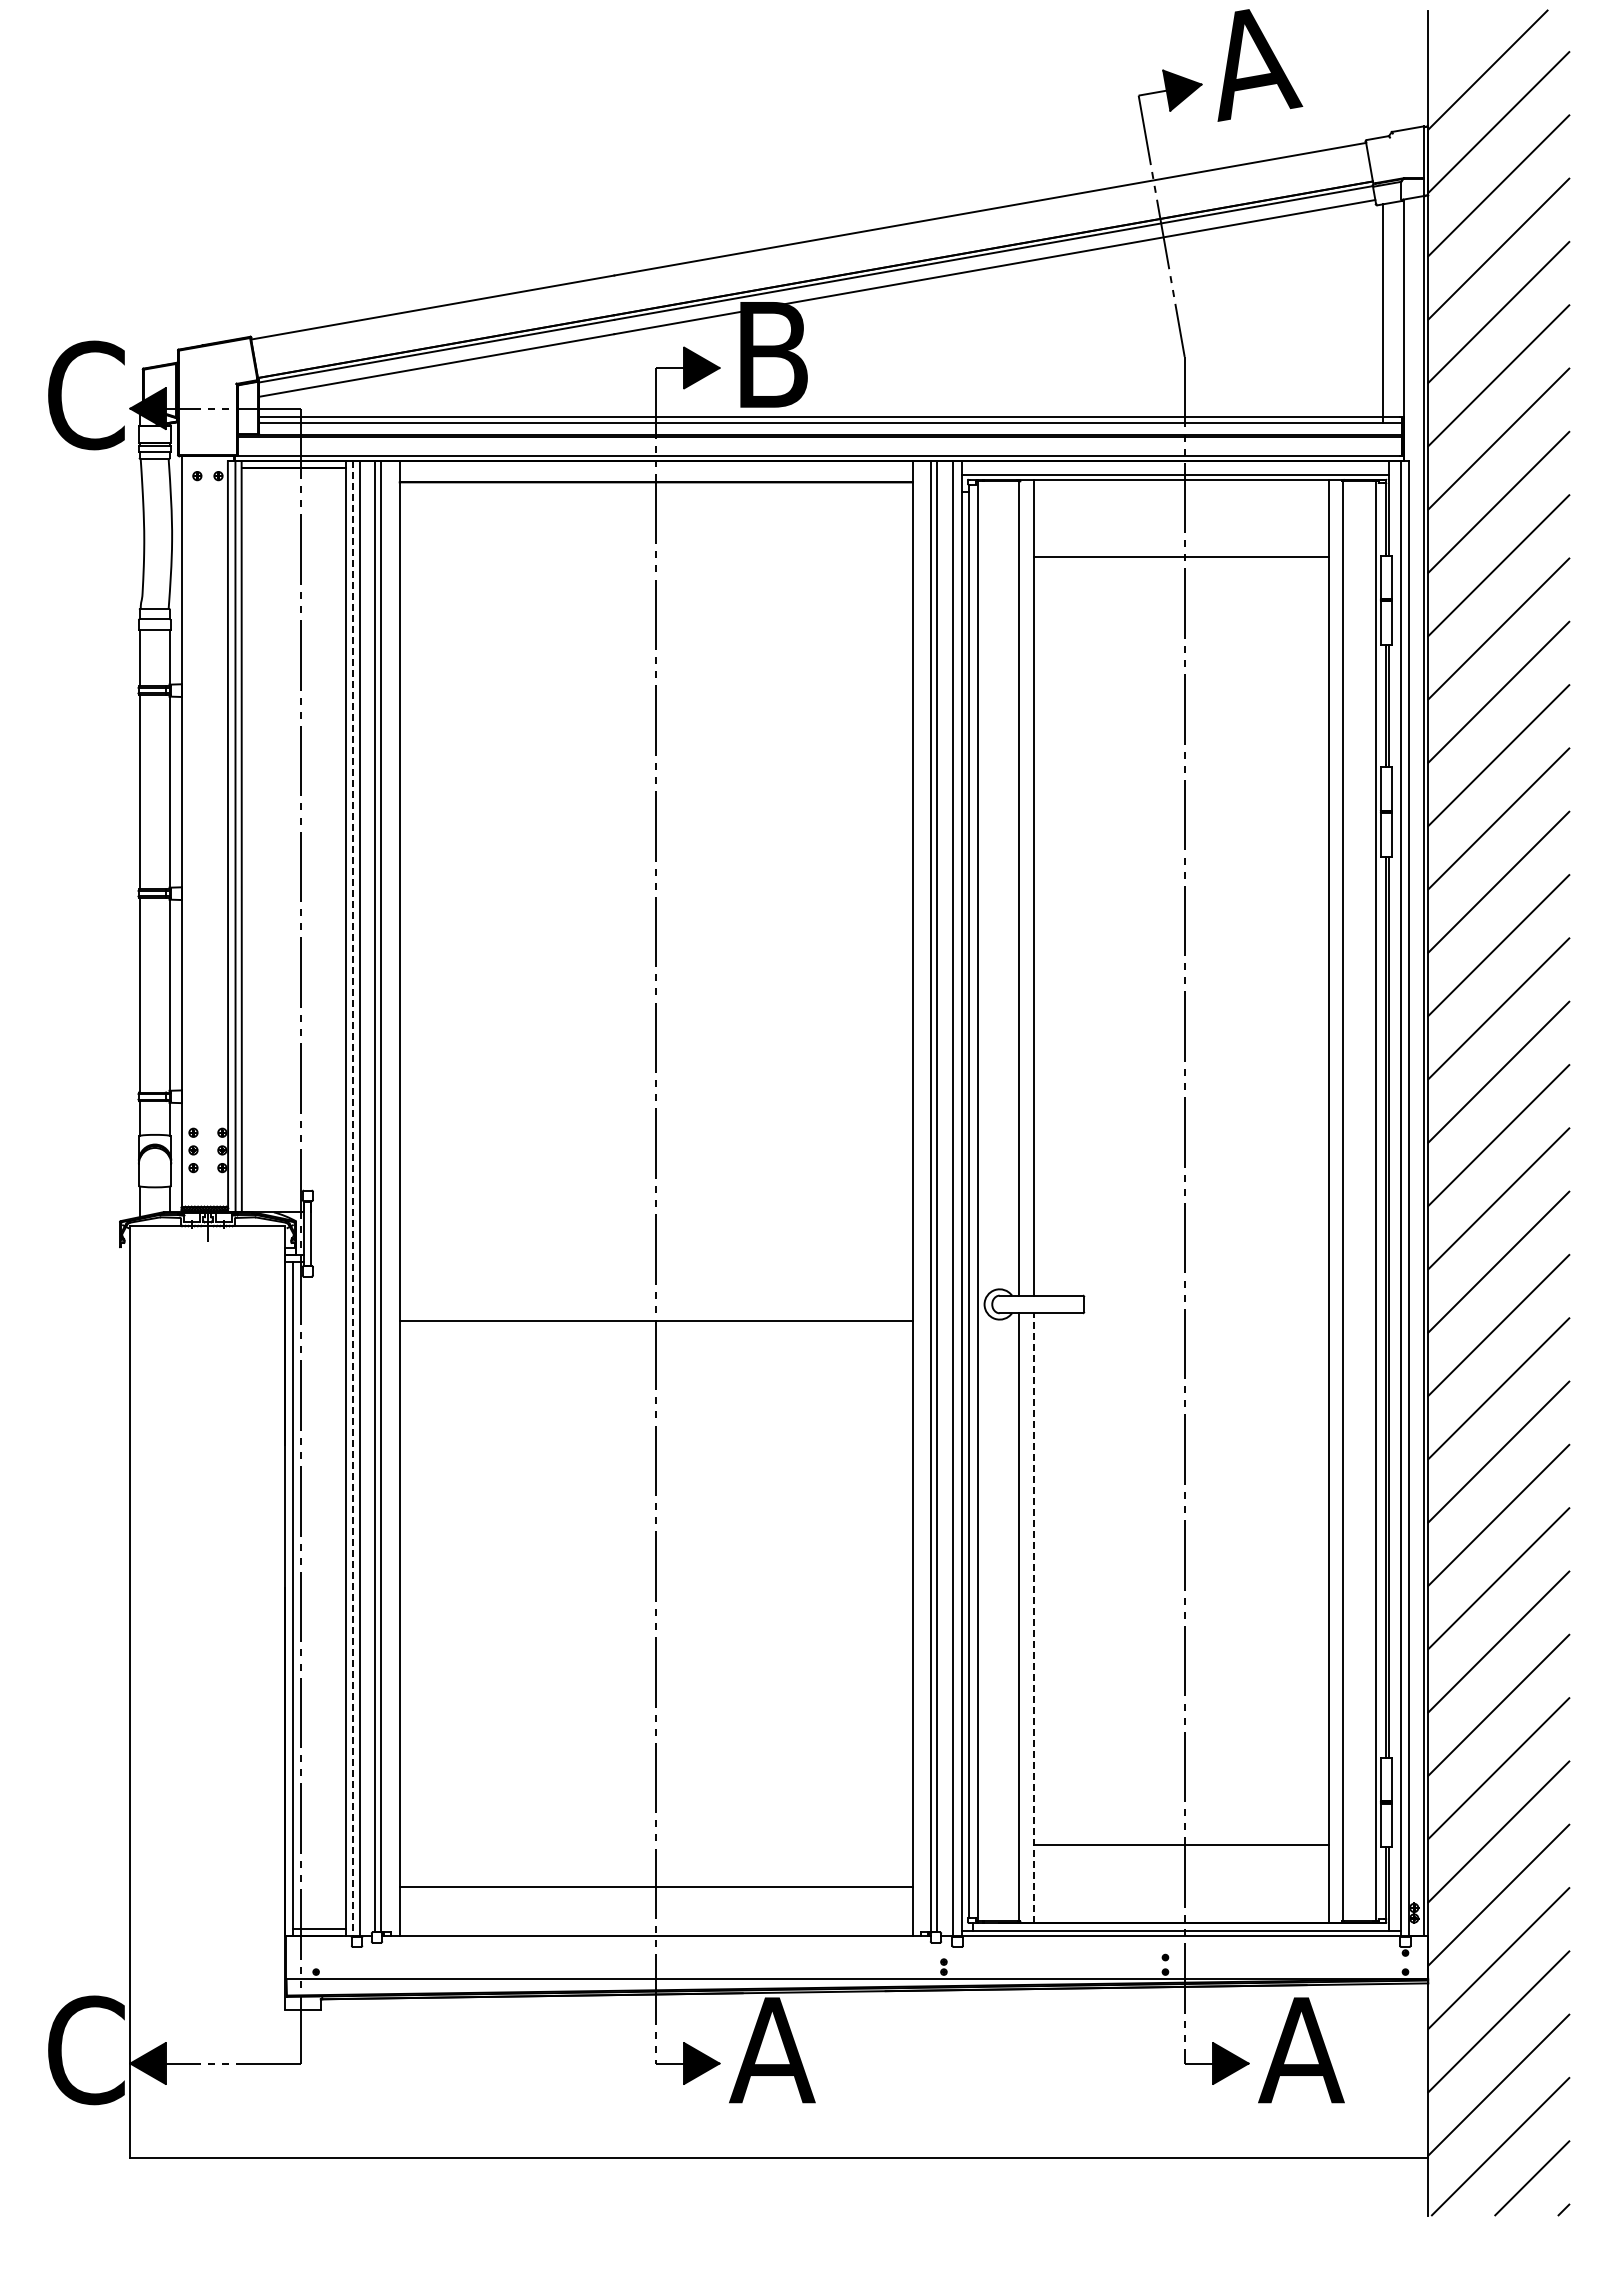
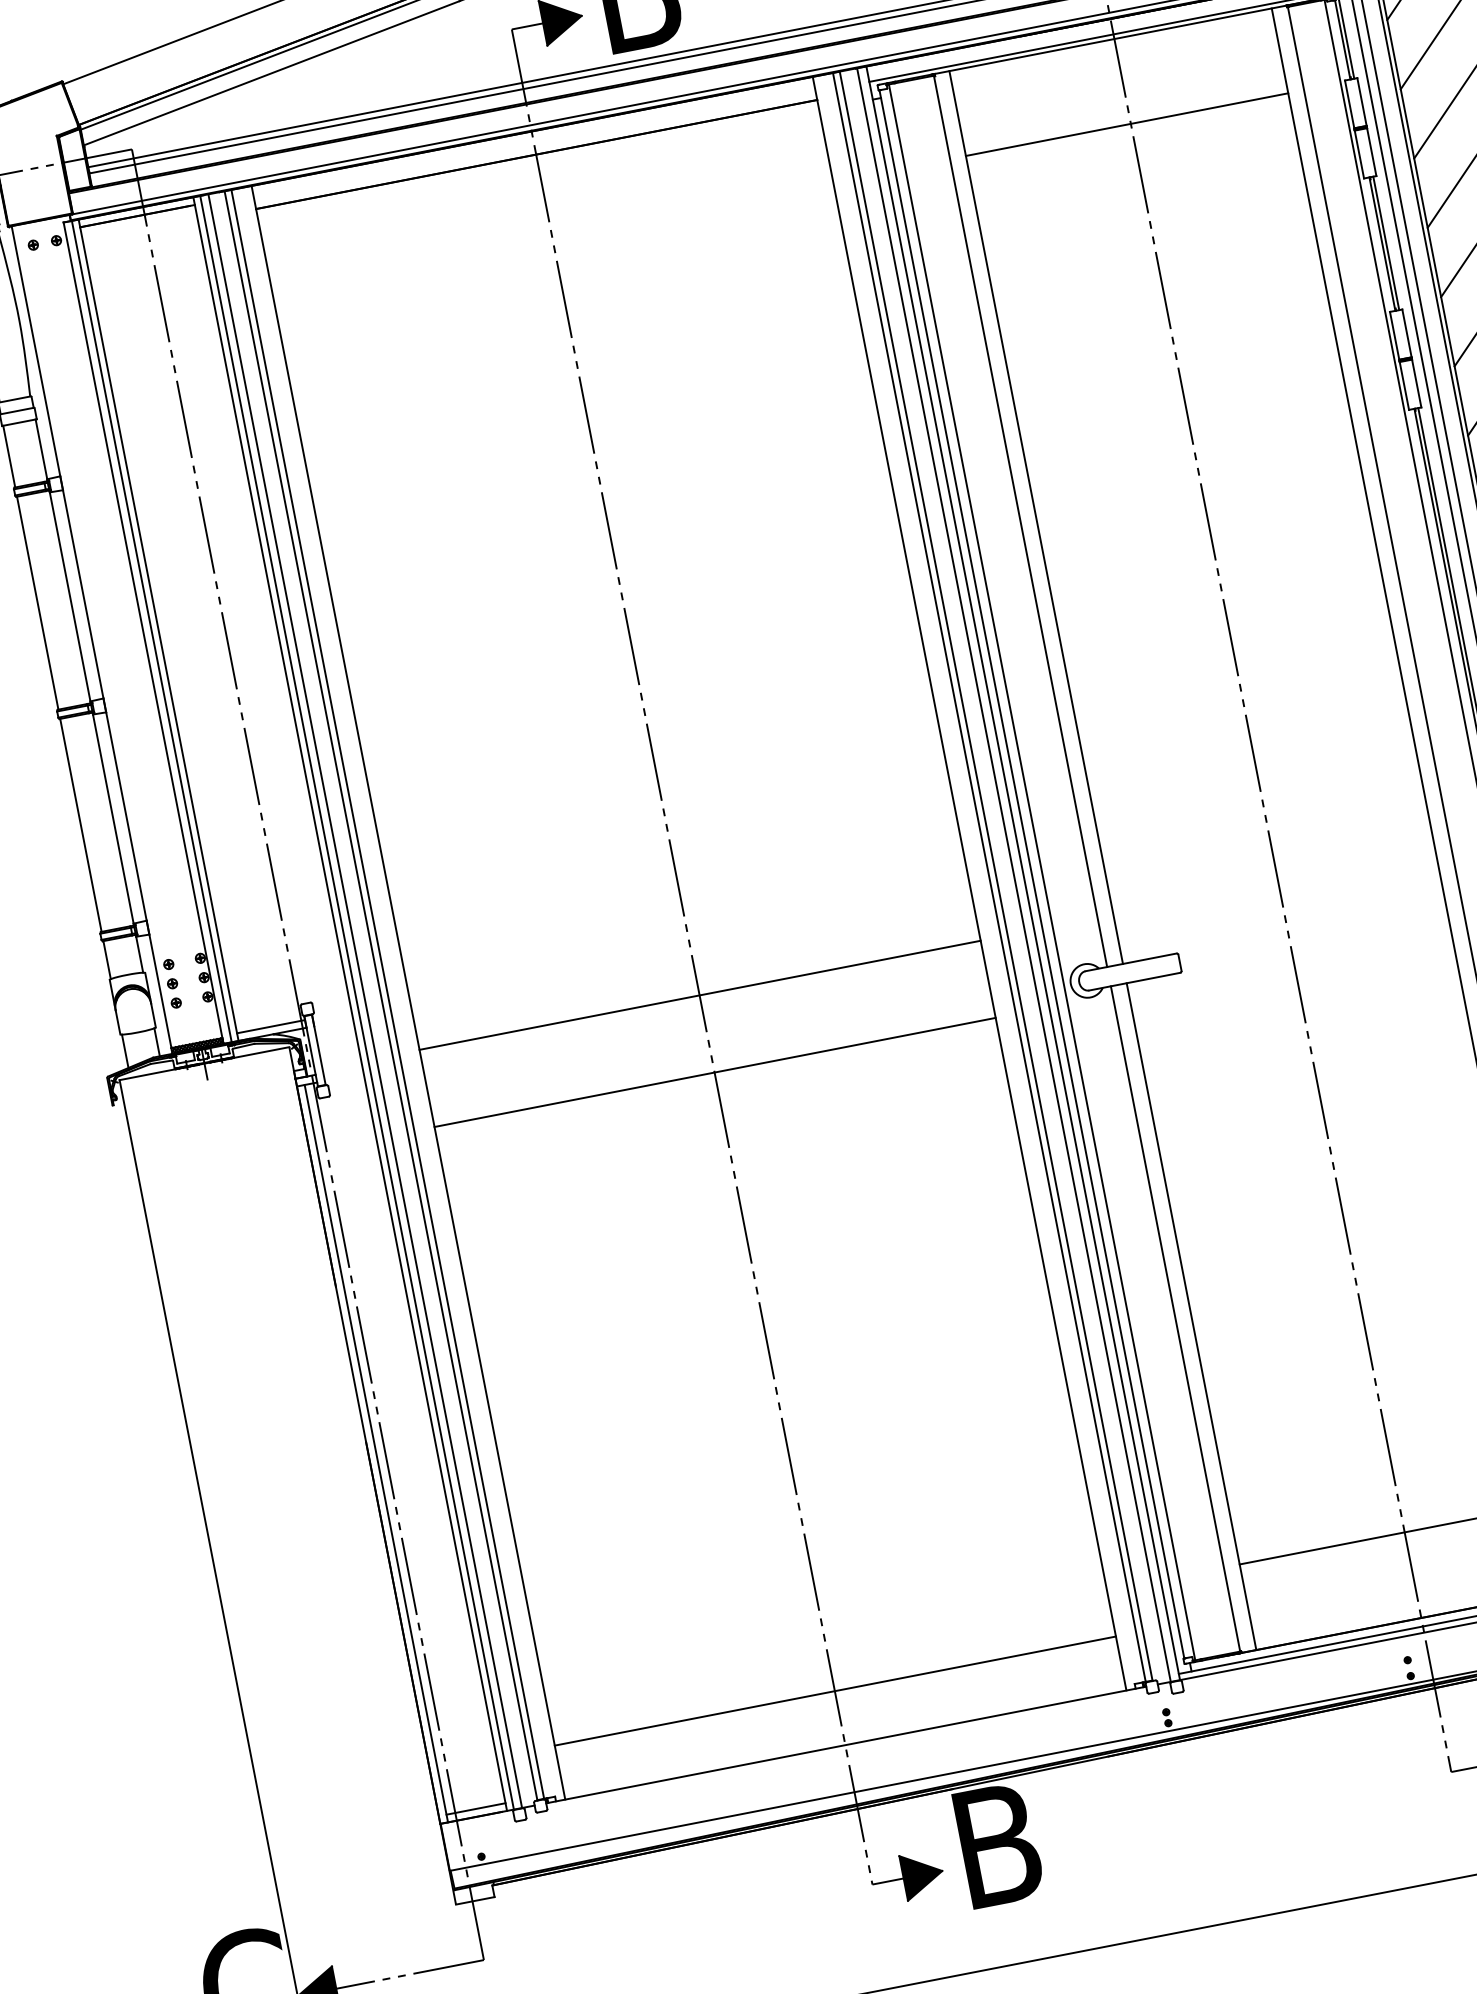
line: (352, 1199) -> (356, 1003), dashed -> solid
line: (272, 1205) -> (270, 1027), added
line: (655, 1250) -> (699, 995), added
line: (1033, 1618) -> (1191, 1317), dashed -> solid
text: (772, 2050) -> (997, 1845), A -> B

